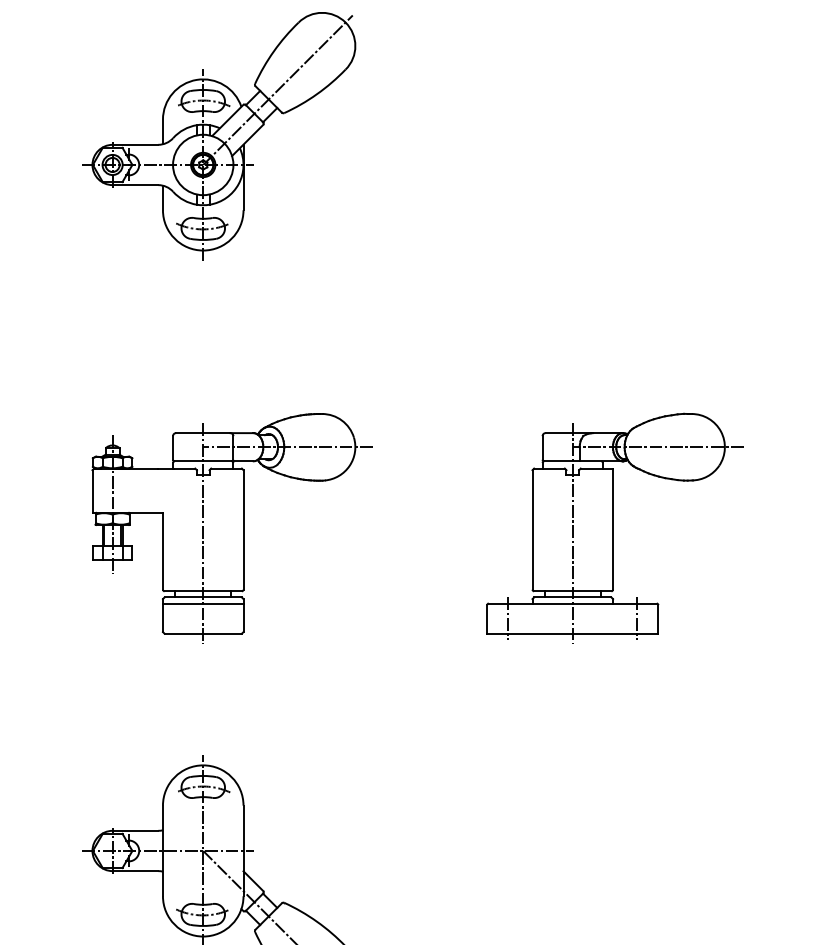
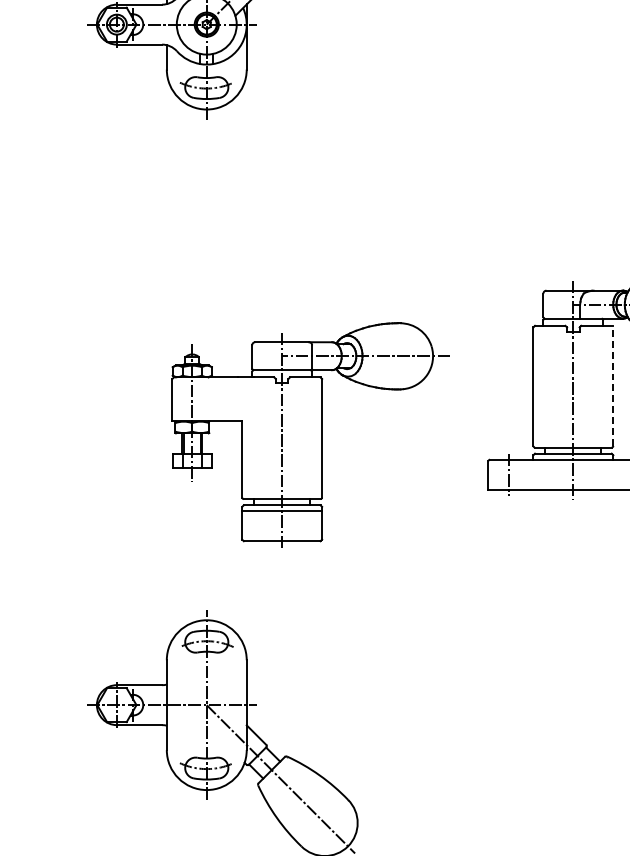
part: (231, 528) -> (310, 436), moved
line: (613, 529) -> (613, 386), solid -> dashed

